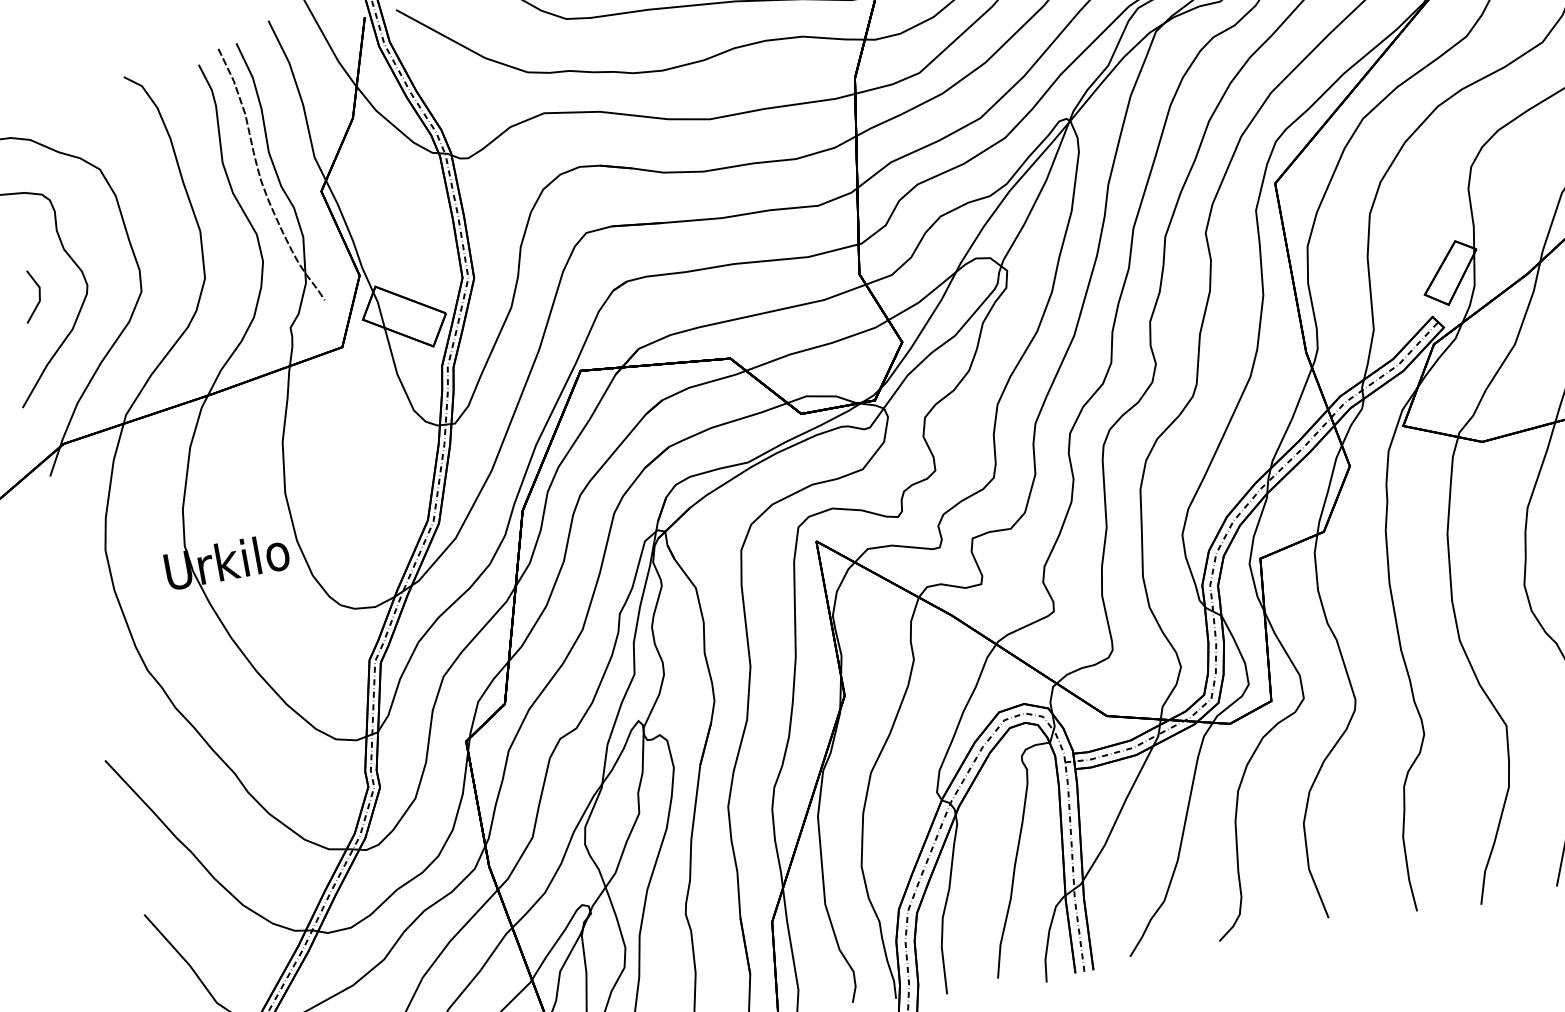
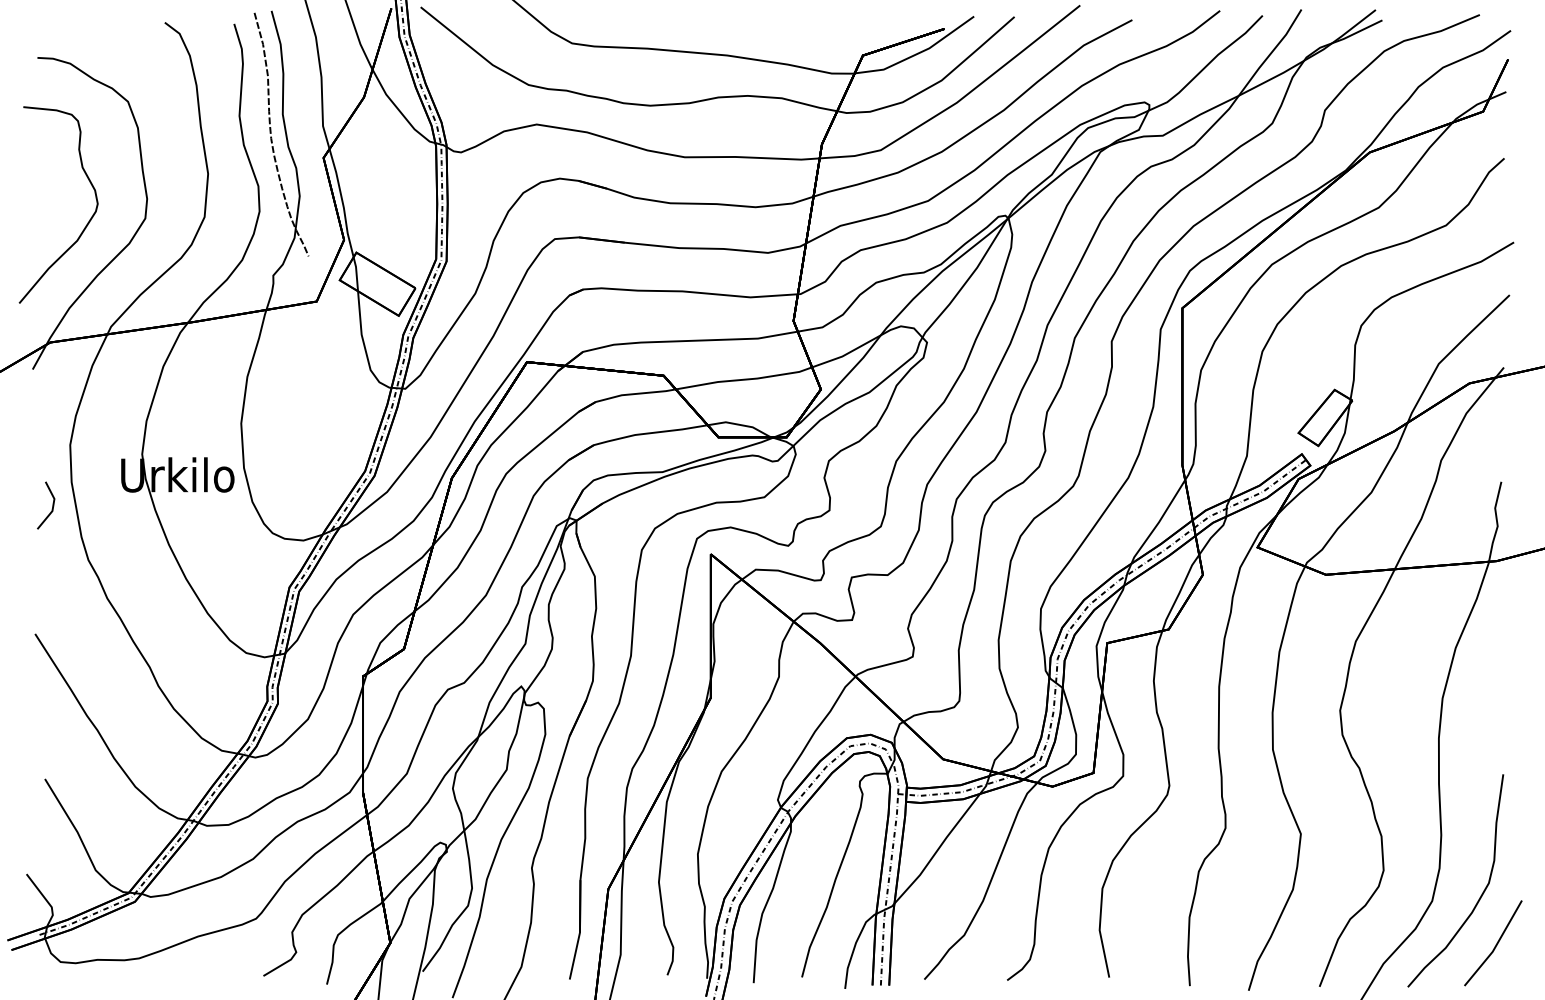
line: (38, 294) -> (52, 505), moved

